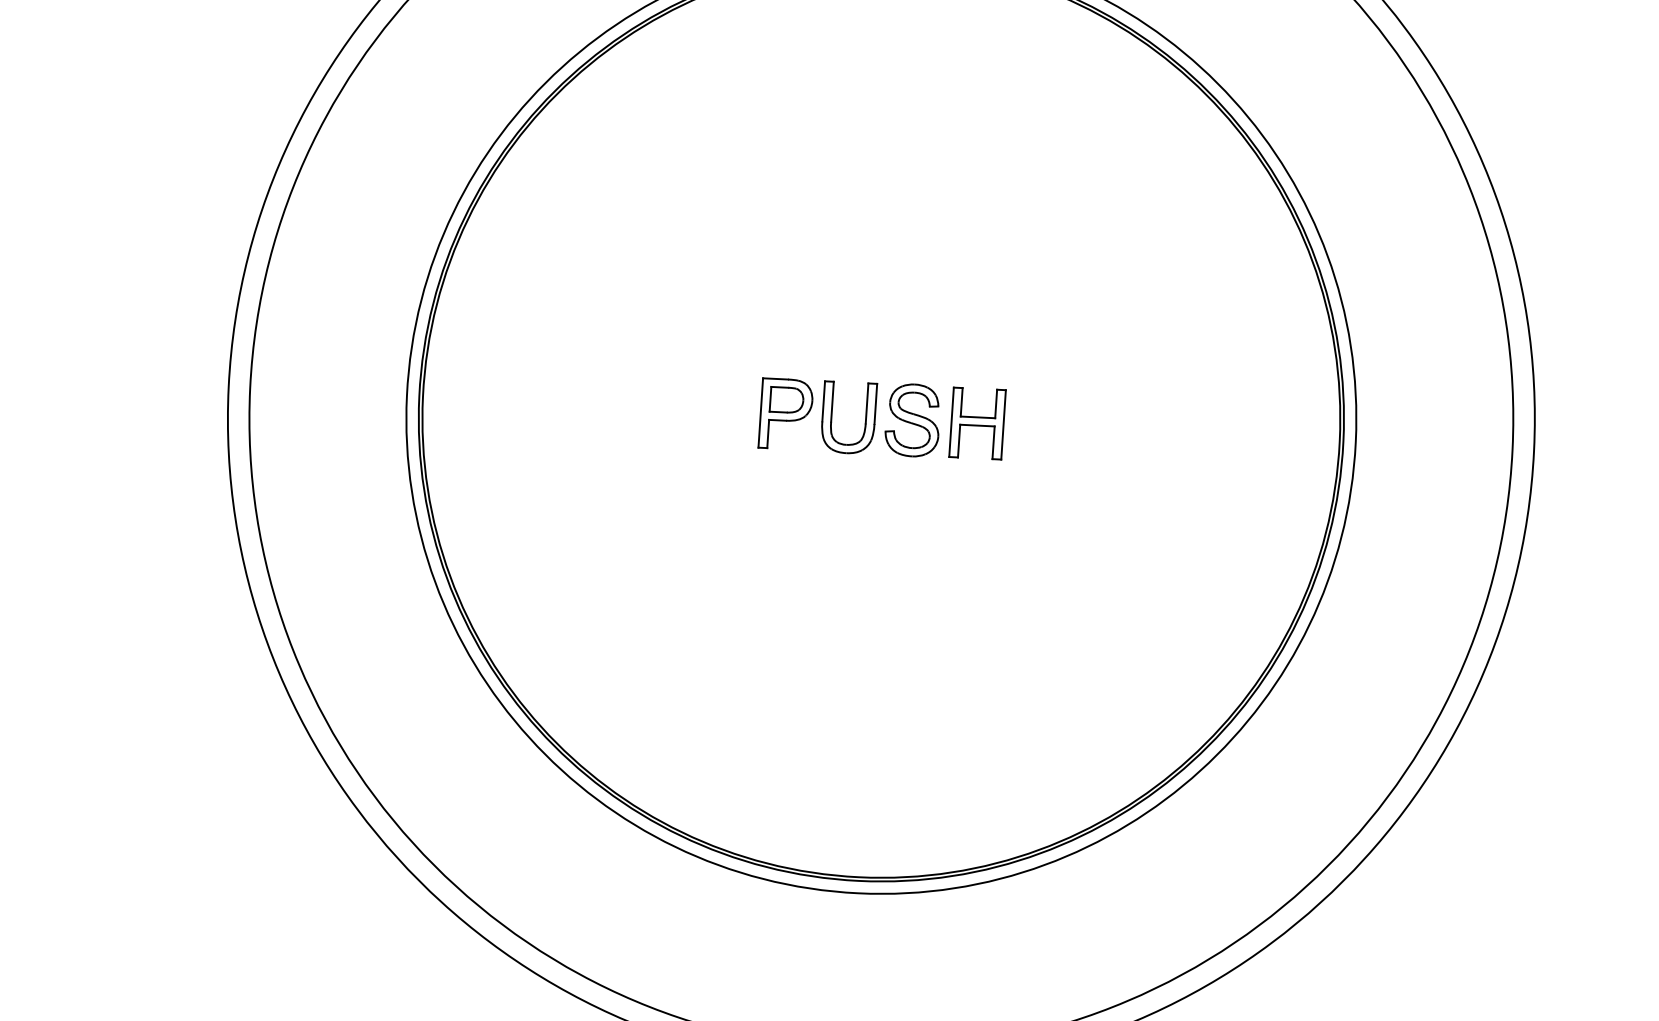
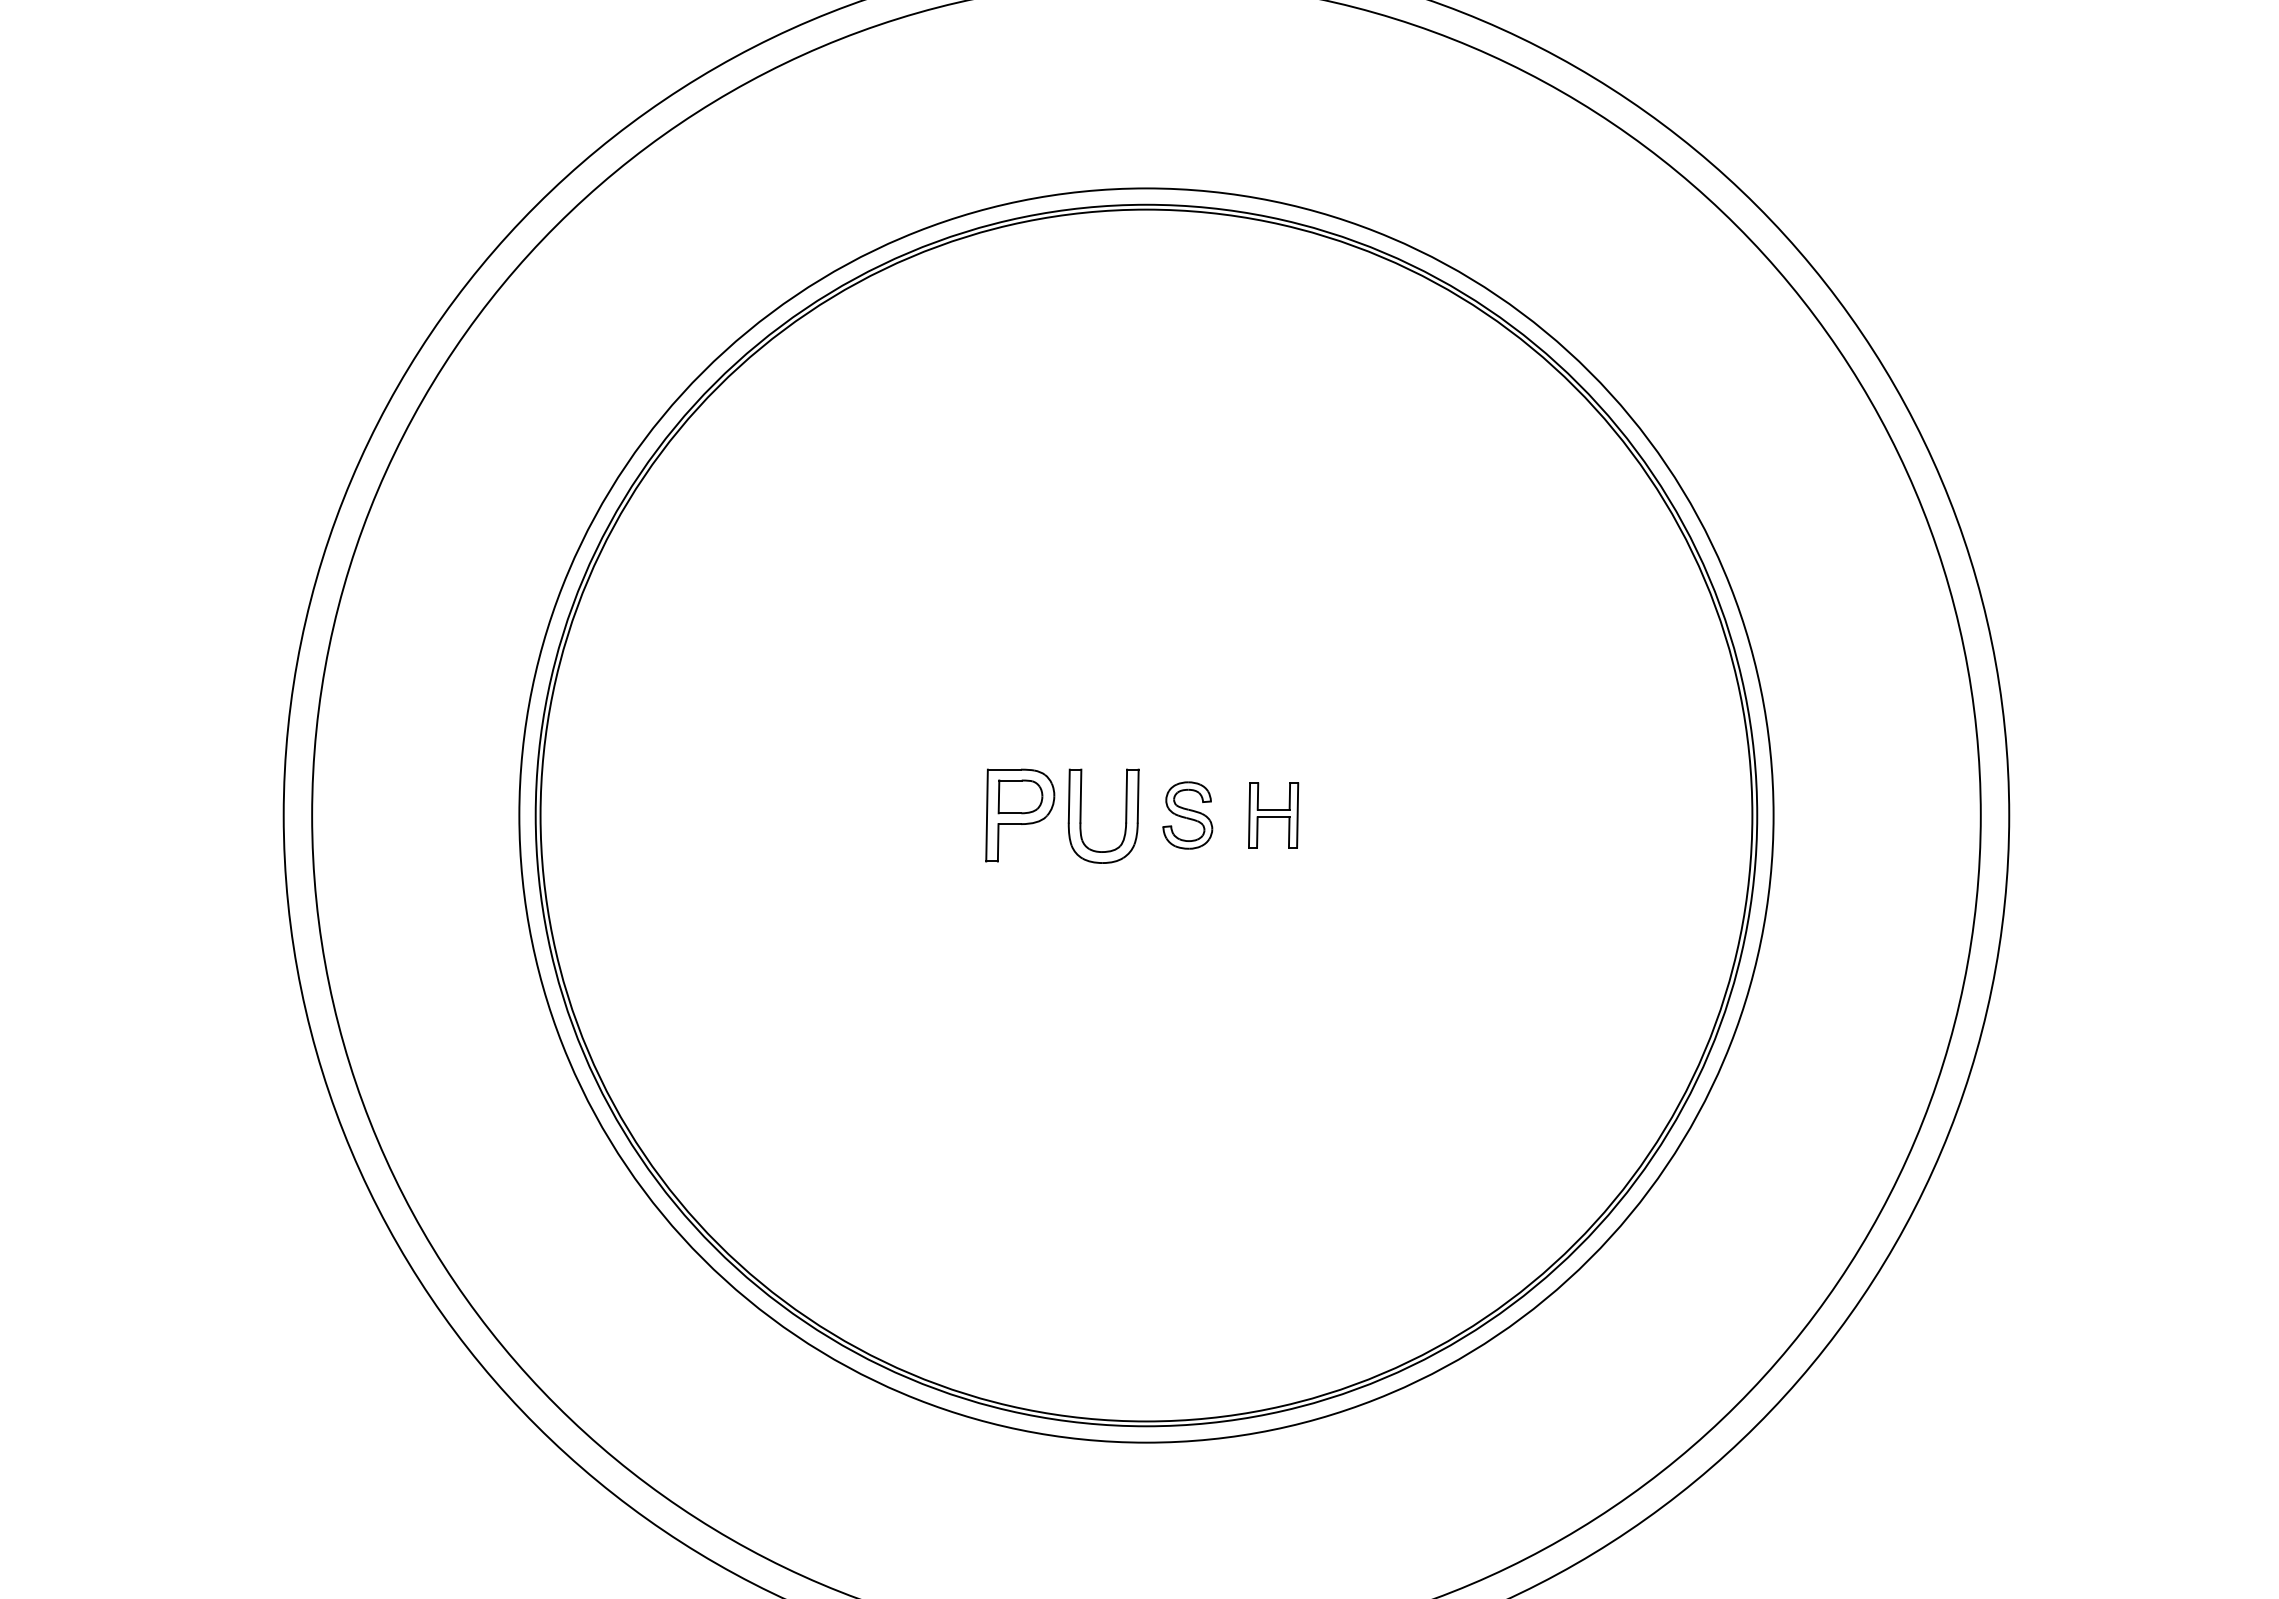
part: (912, 420) -> (1187, 815), size x0.7
part: (977, 423) -> (1273, 815), size x0.7

